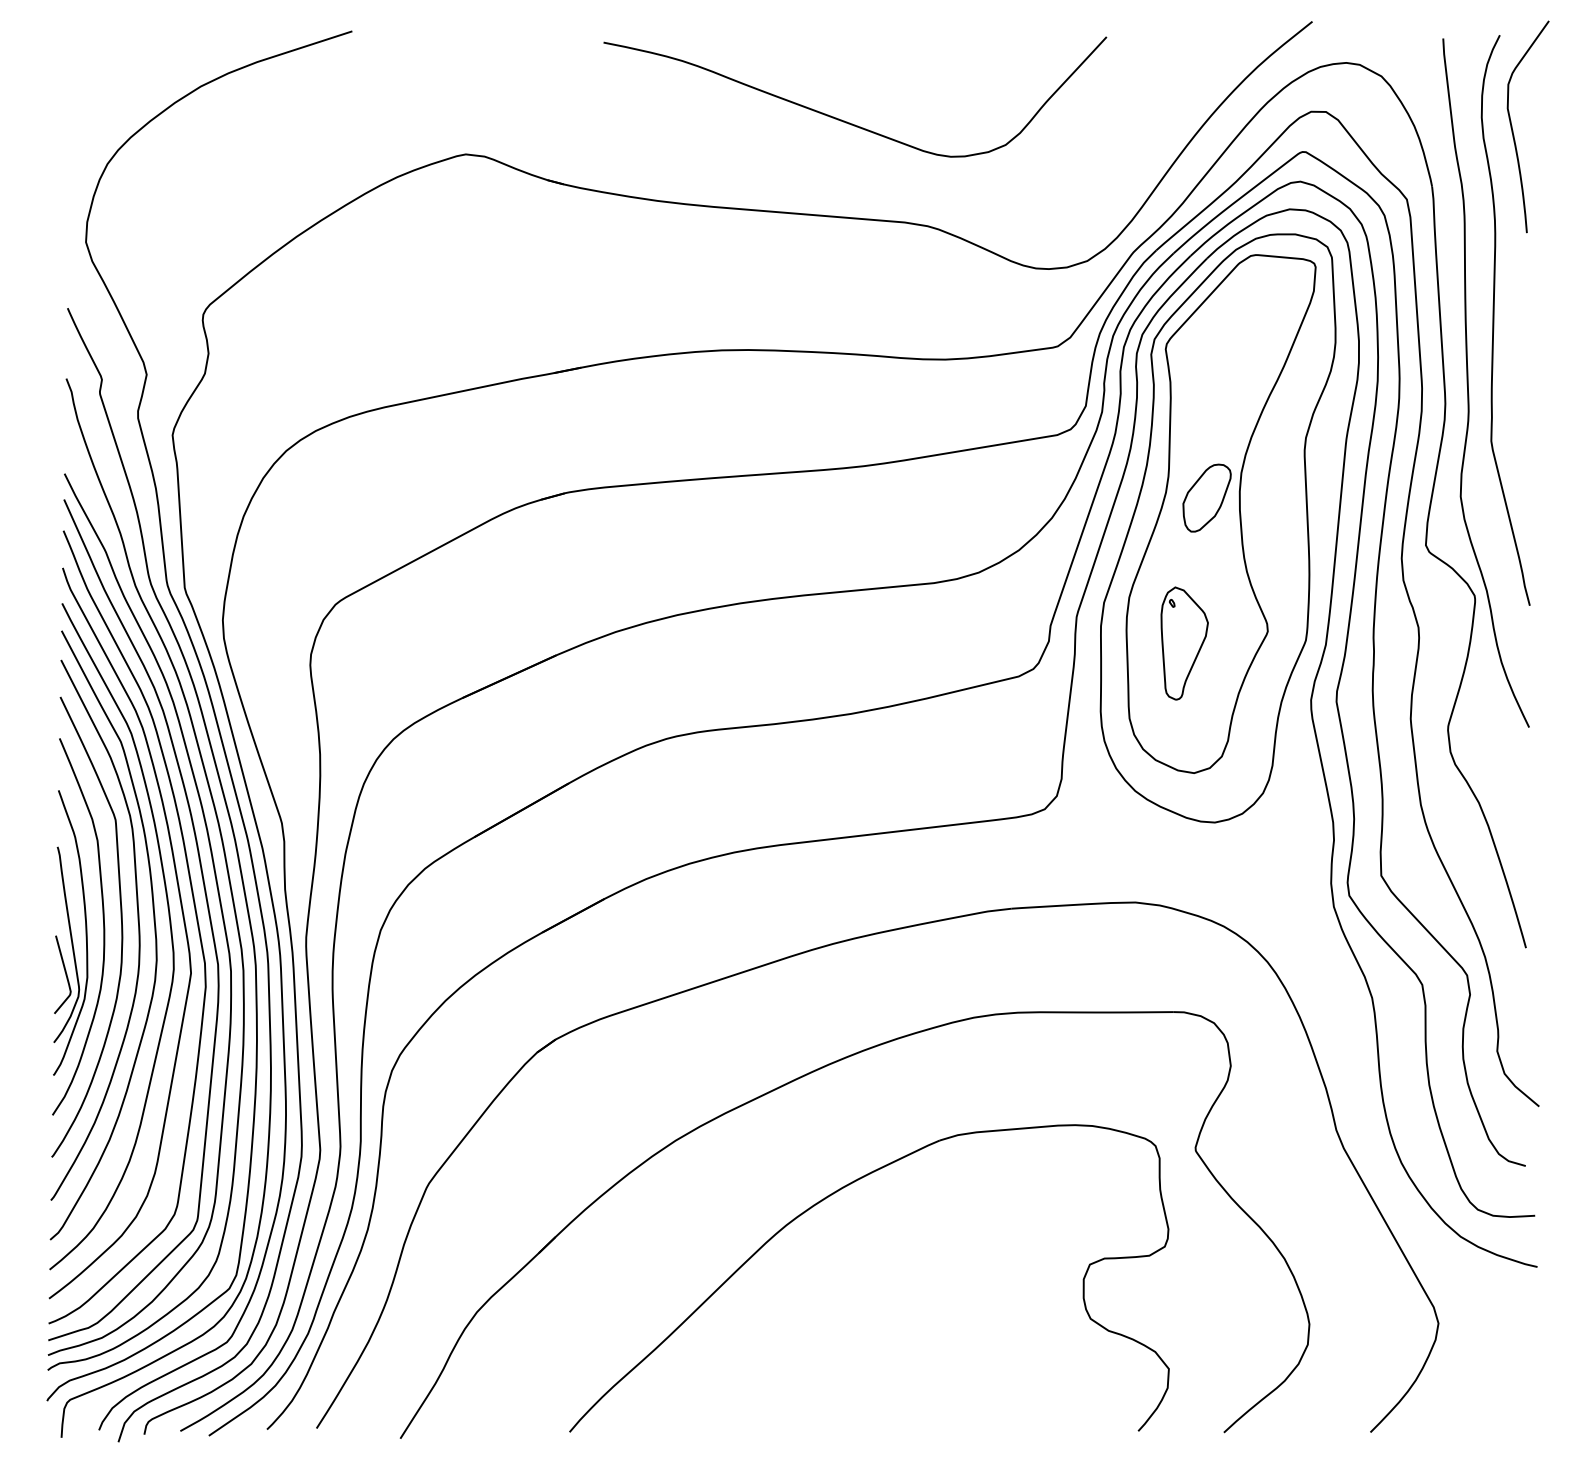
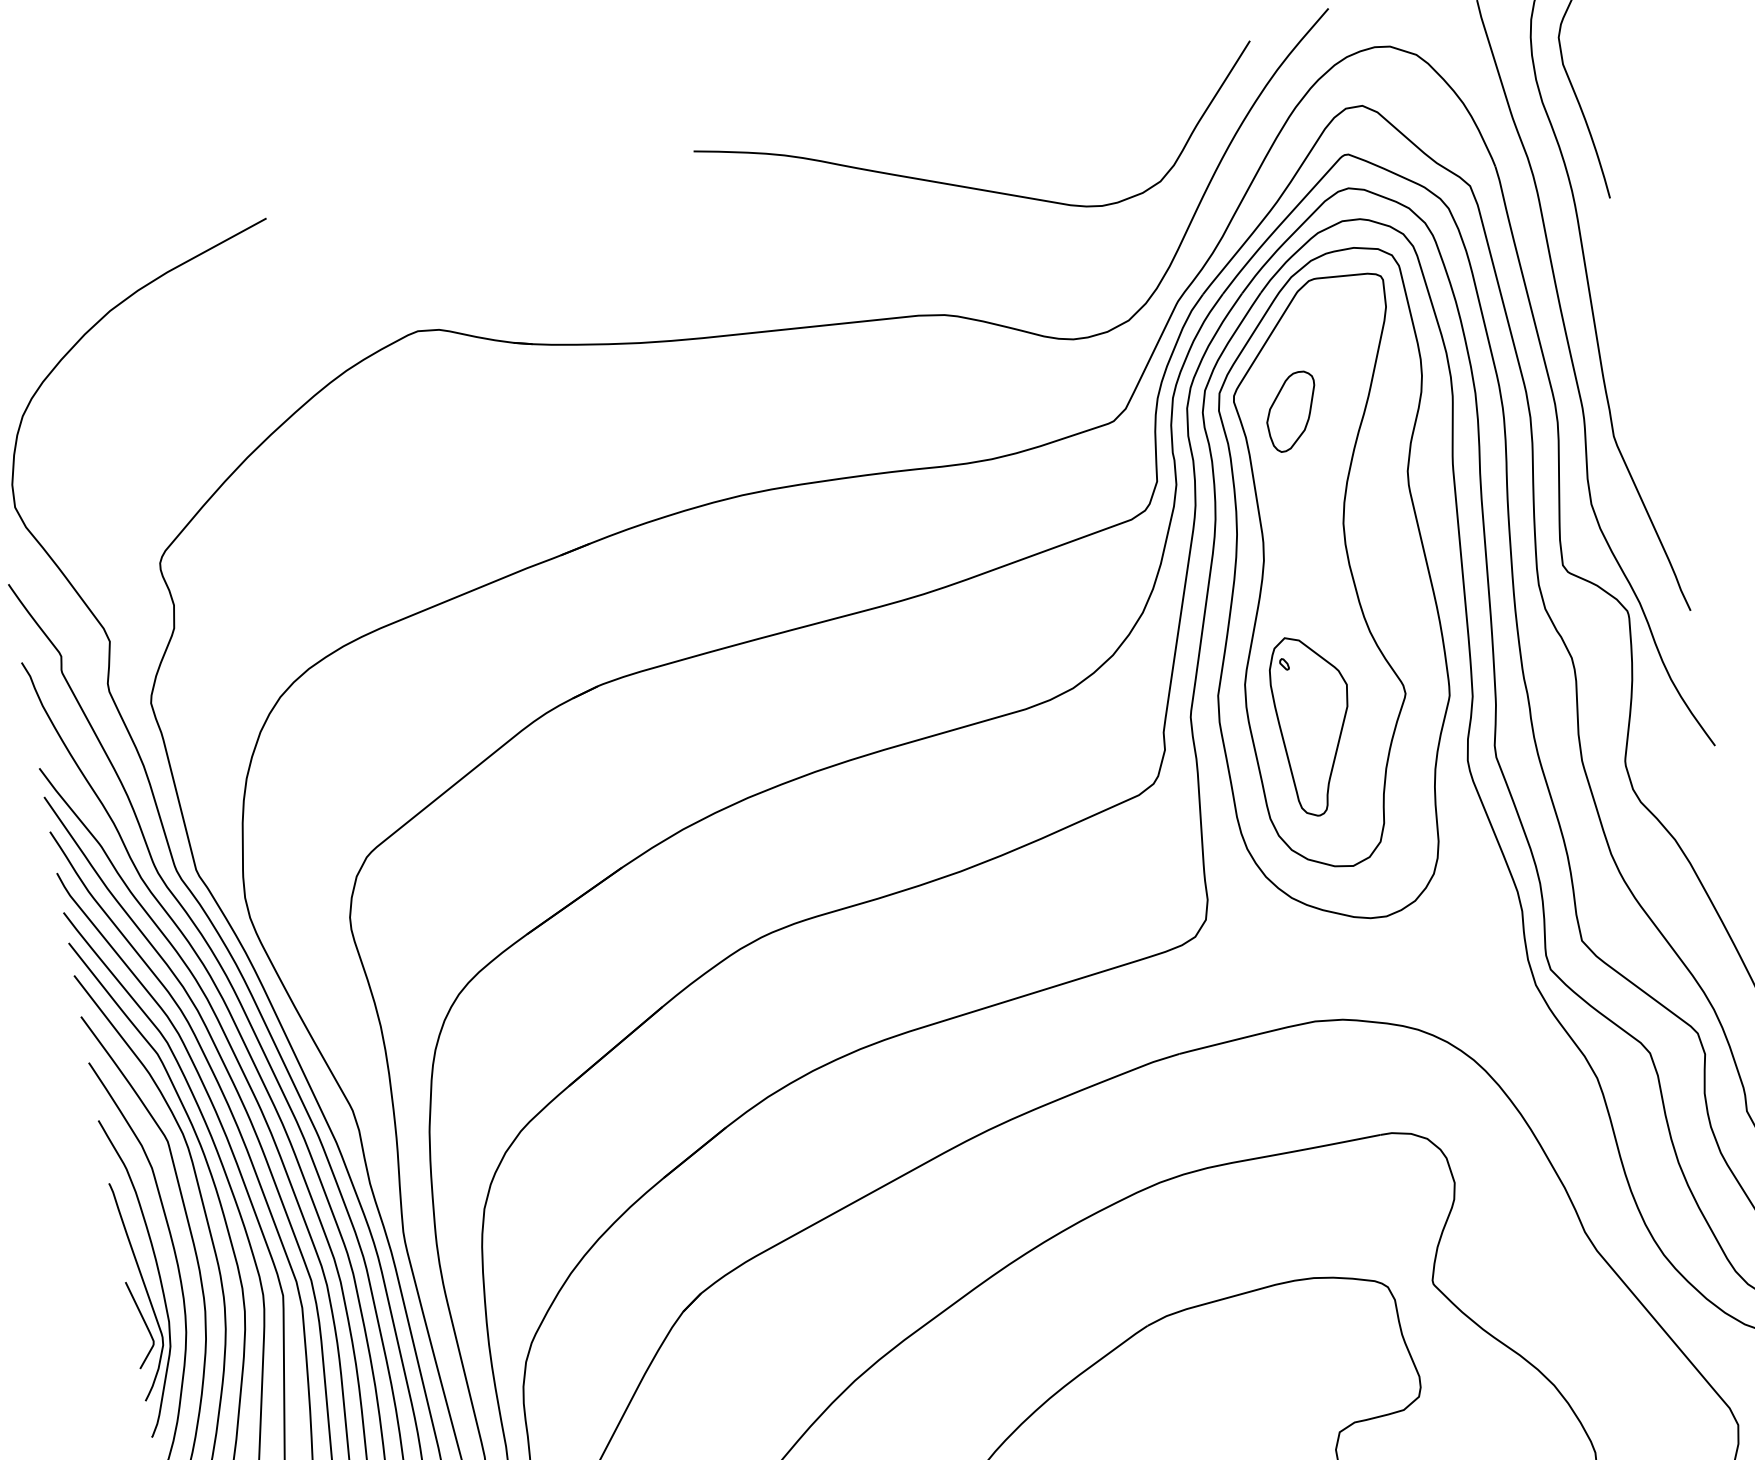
curve: (847, 121) -> (980, 188), moved
part: (1206, 497) -> (1291, 411), moved
part: (1184, 643) -> (1315, 724), size x1.43

